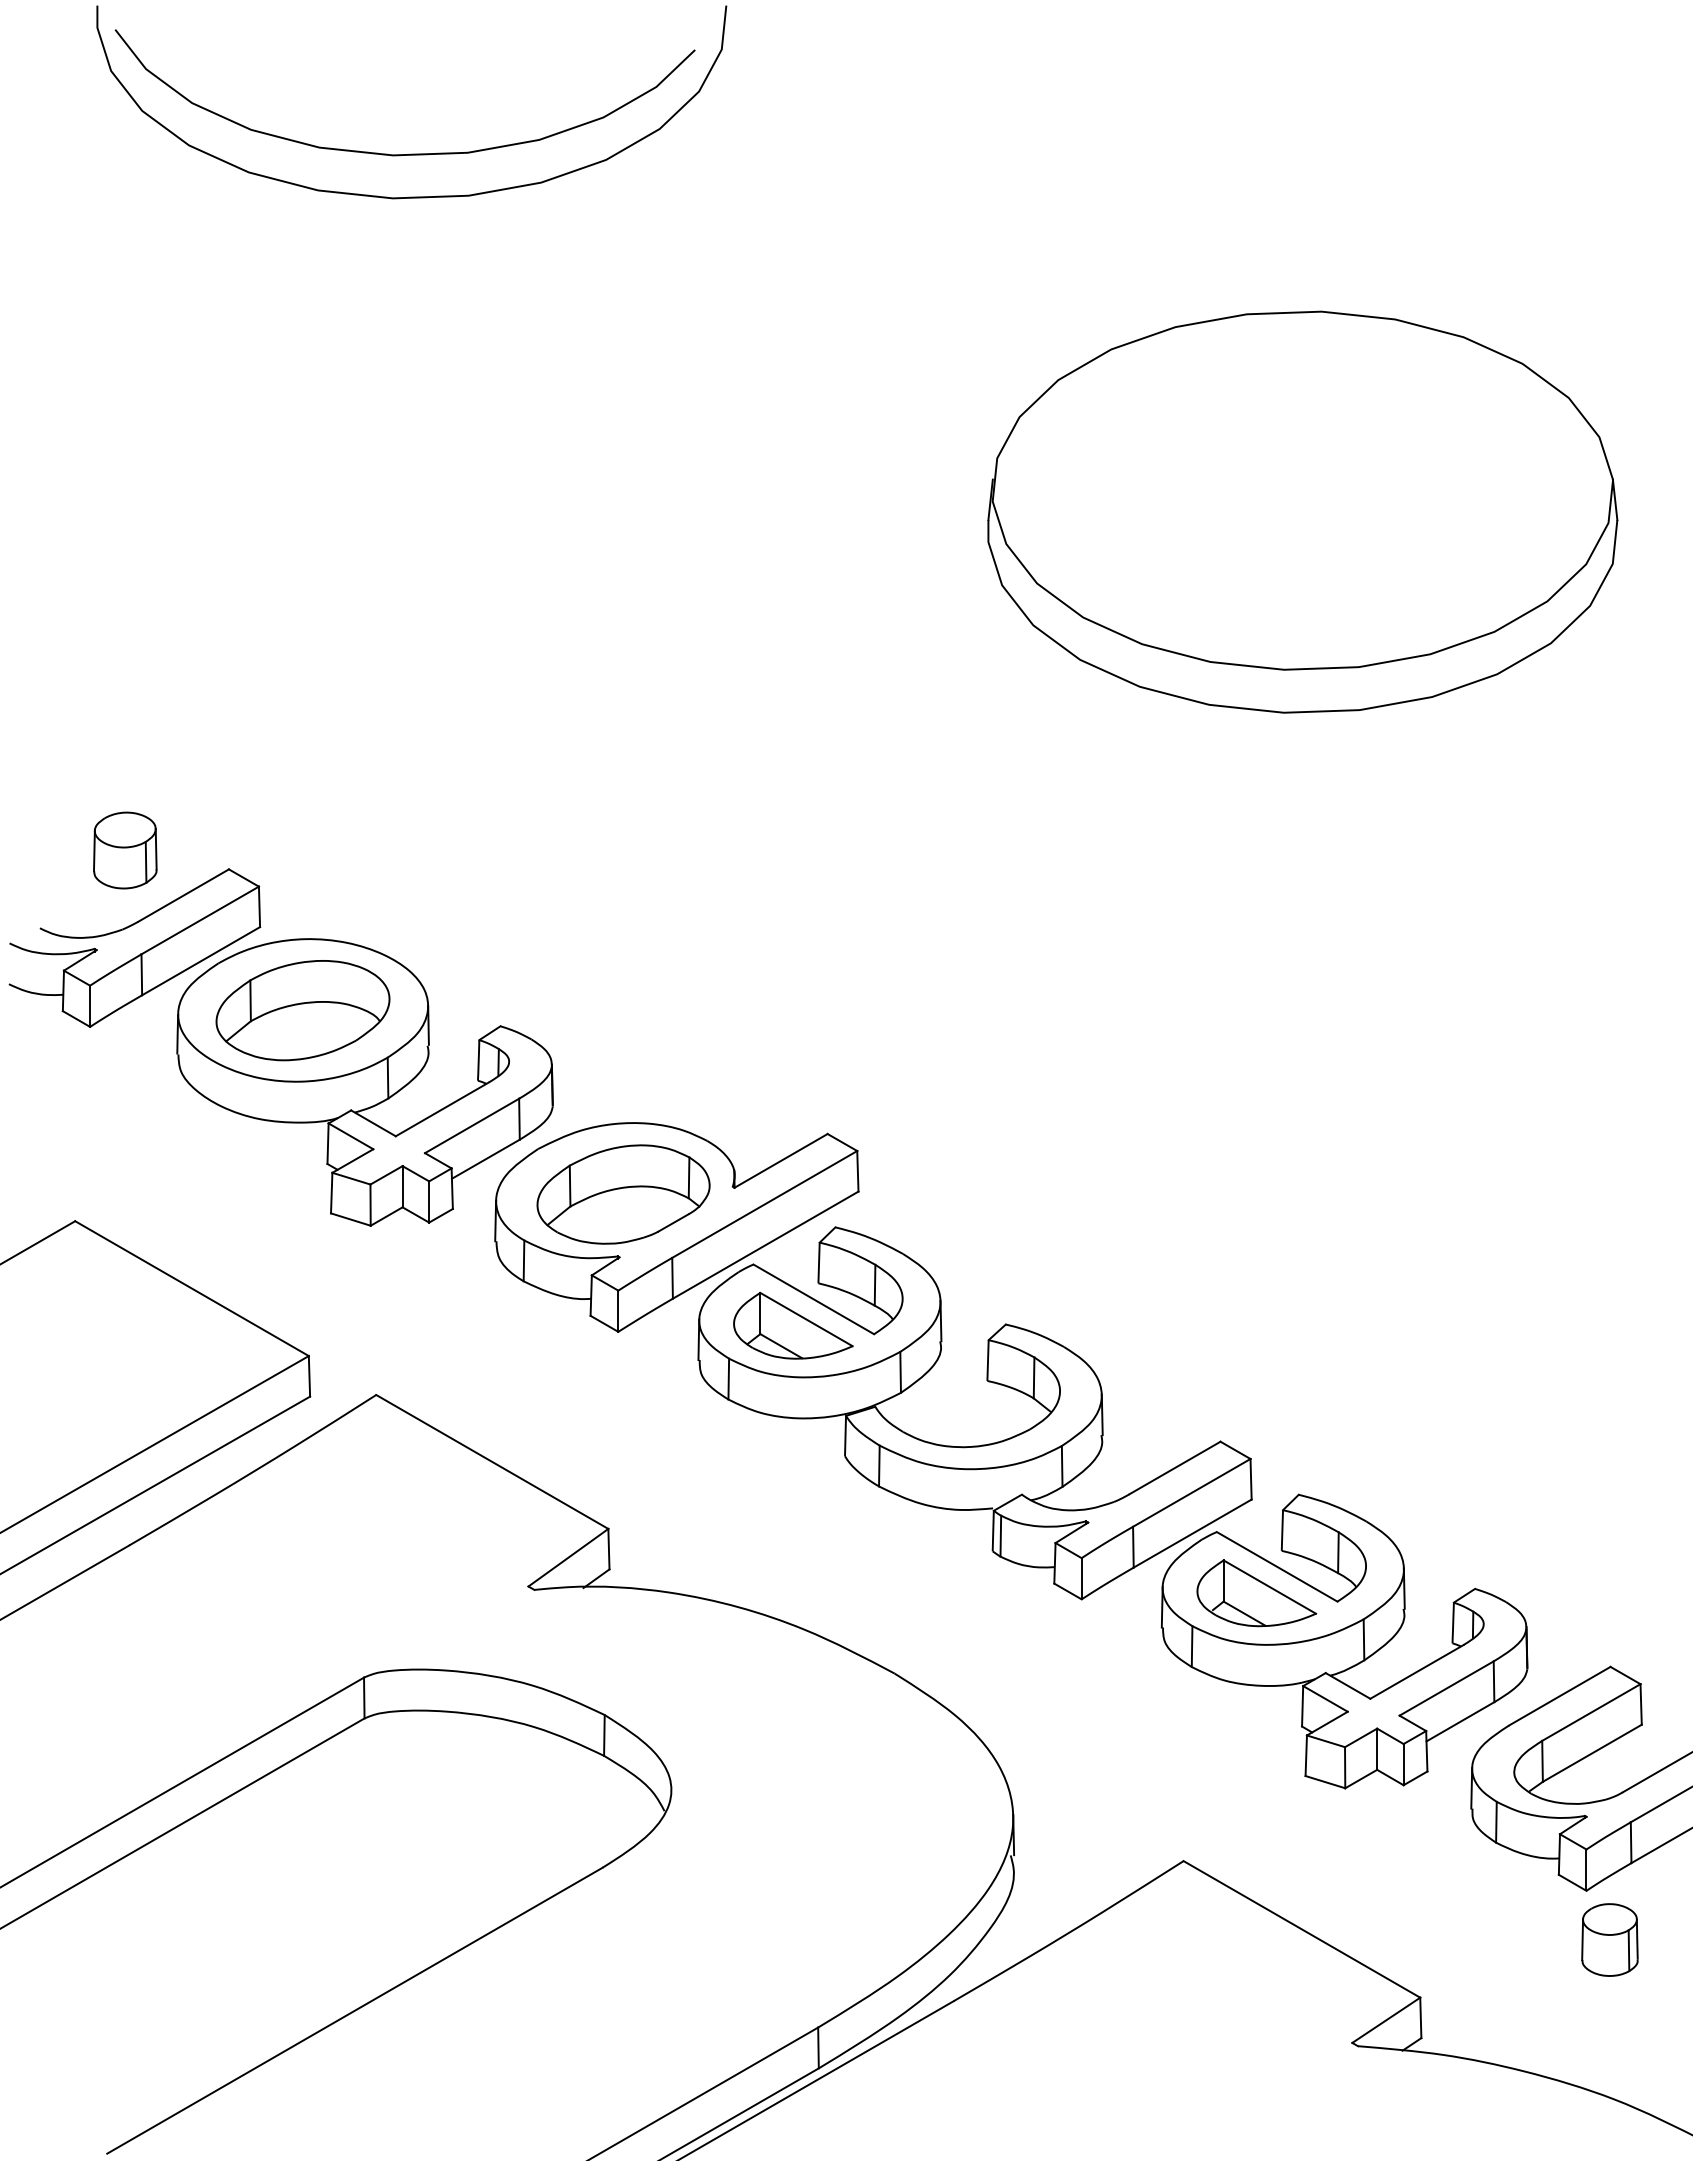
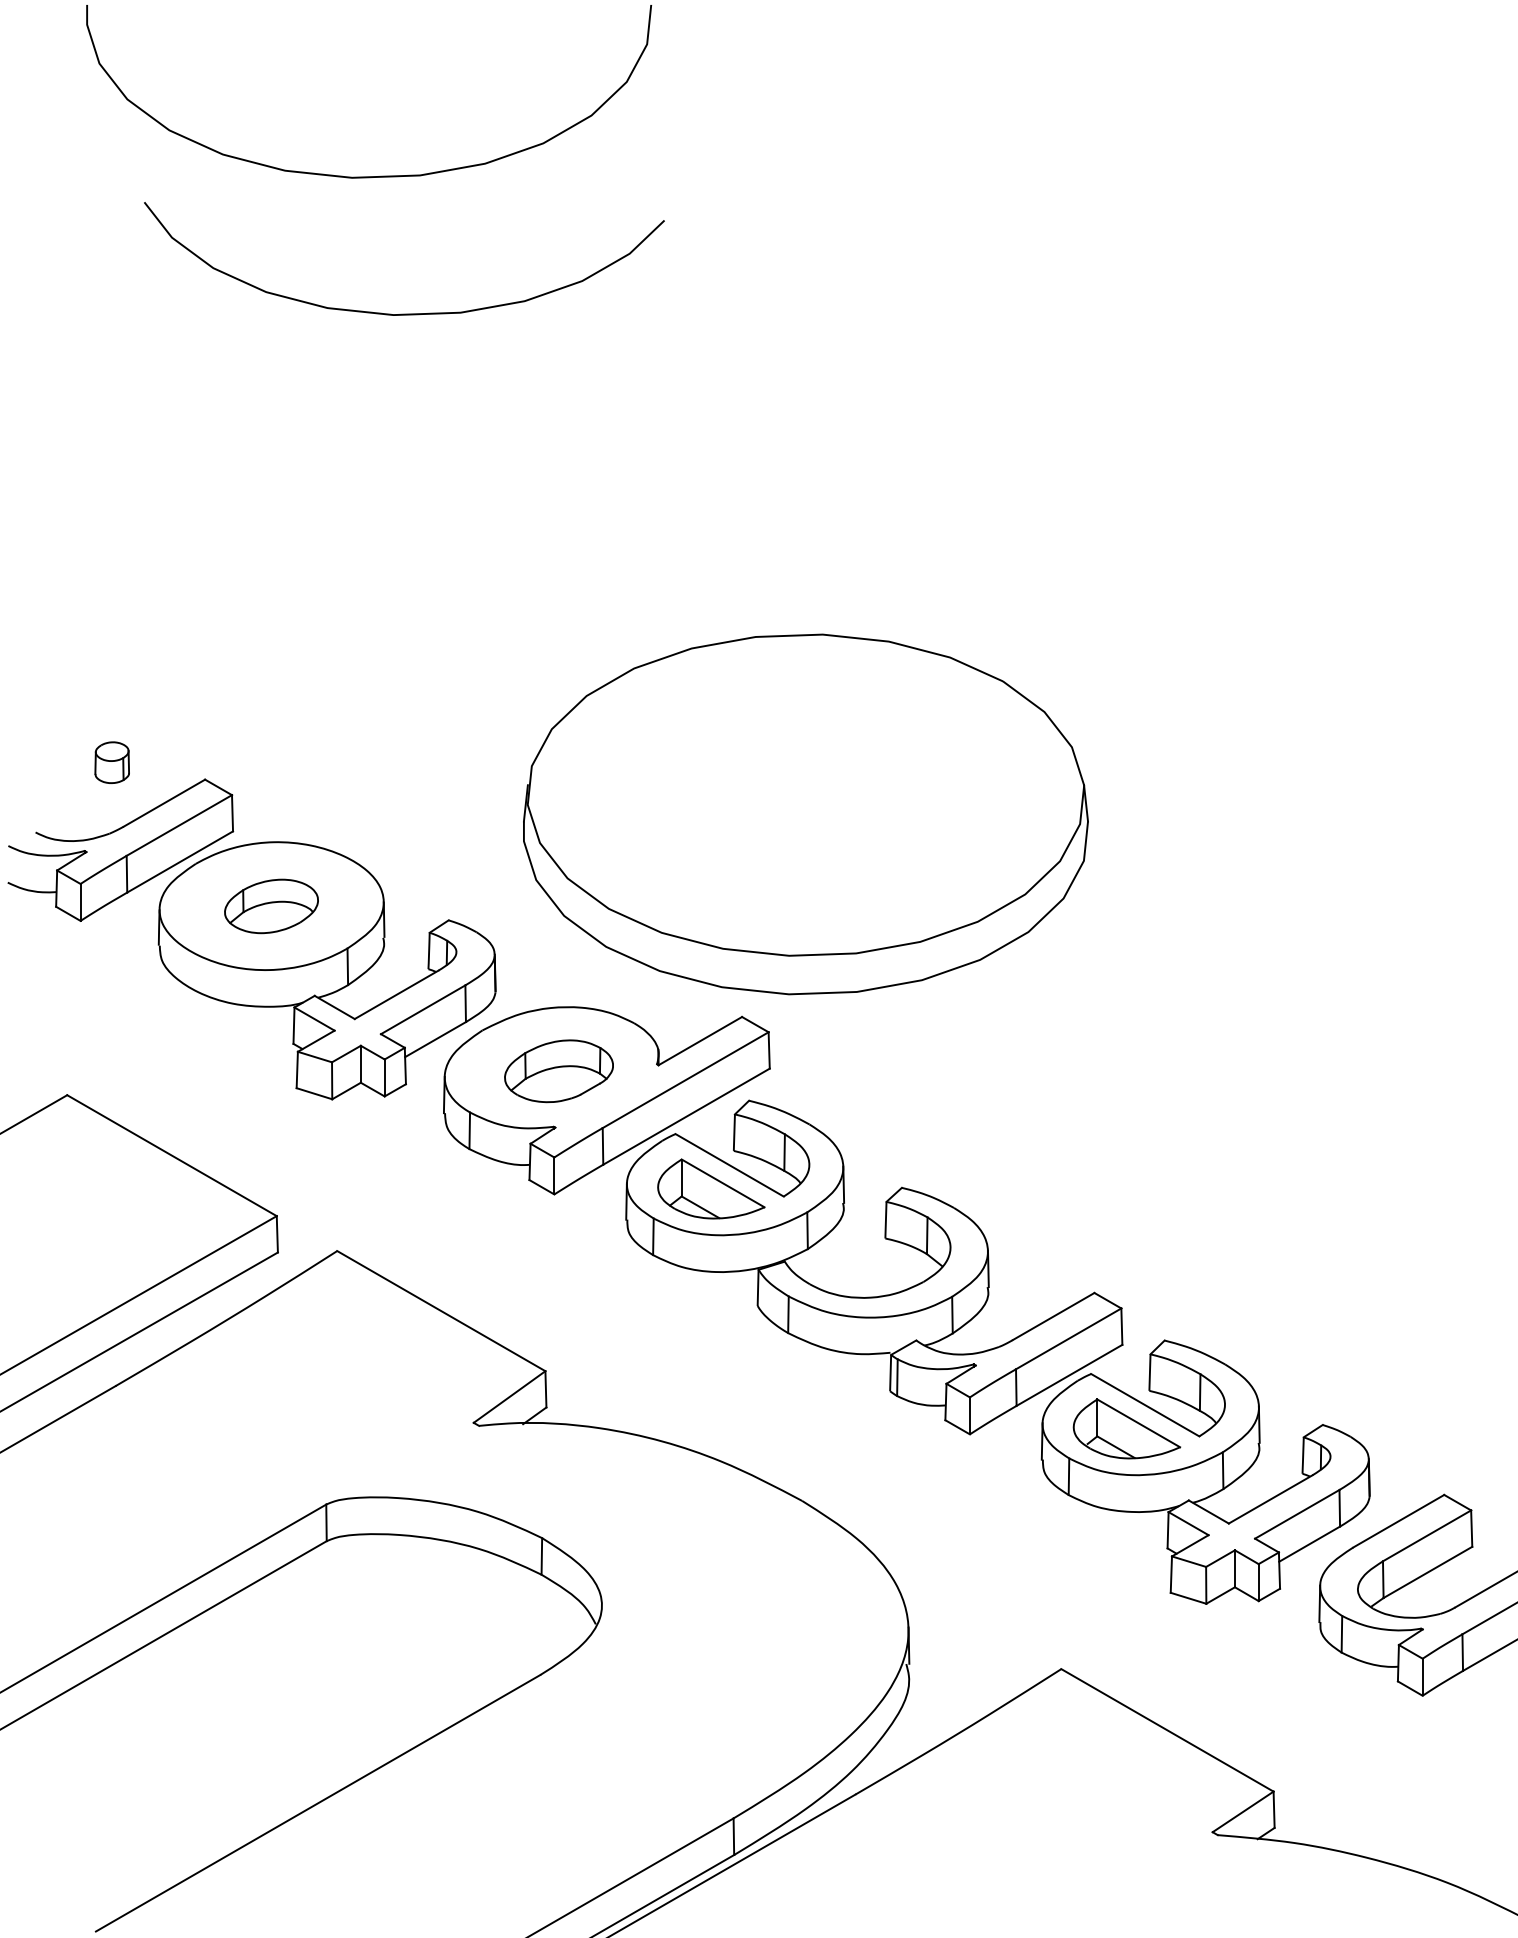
curve: (409, 153) -> (408, 313), moved
part: (1302, 511) -> (805, 813), moved
part: (125, 850) -> (112, 762), size x0.6
part: (302, 1010) -> (271, 906), size x0.6
part: (623, 1194) -> (558, 1071), size x0.7
part: (1609, 1939) -> (1443, 1739), removed

